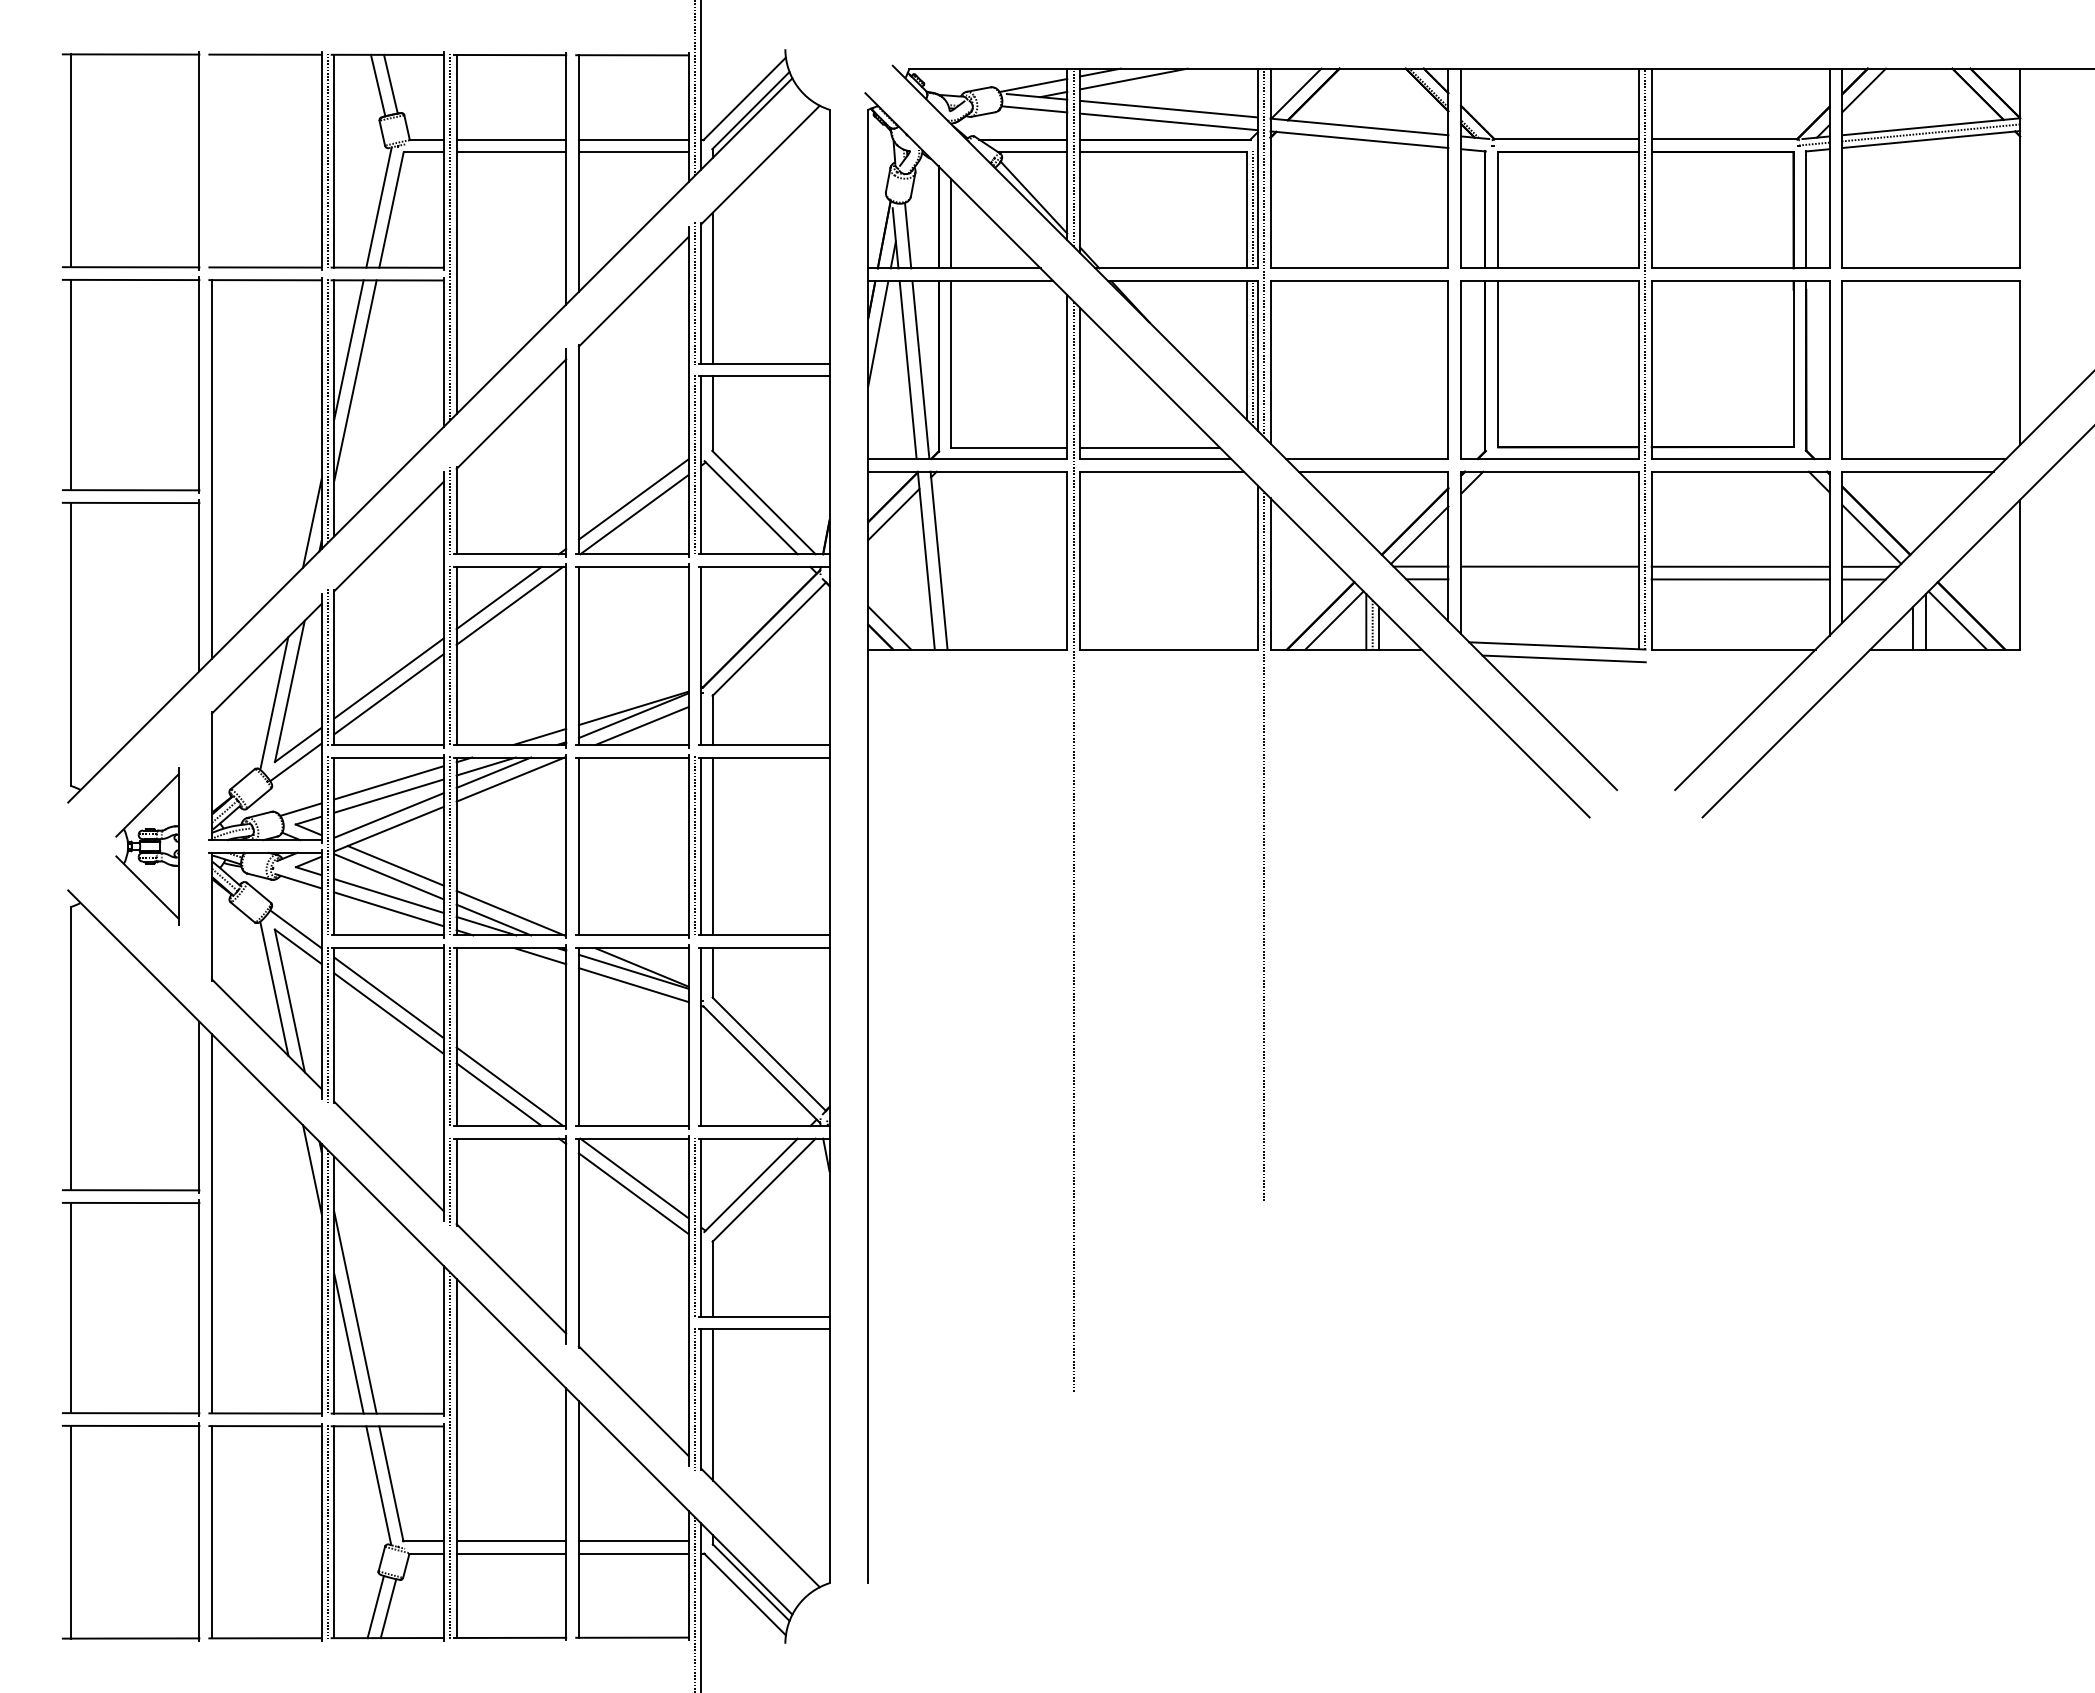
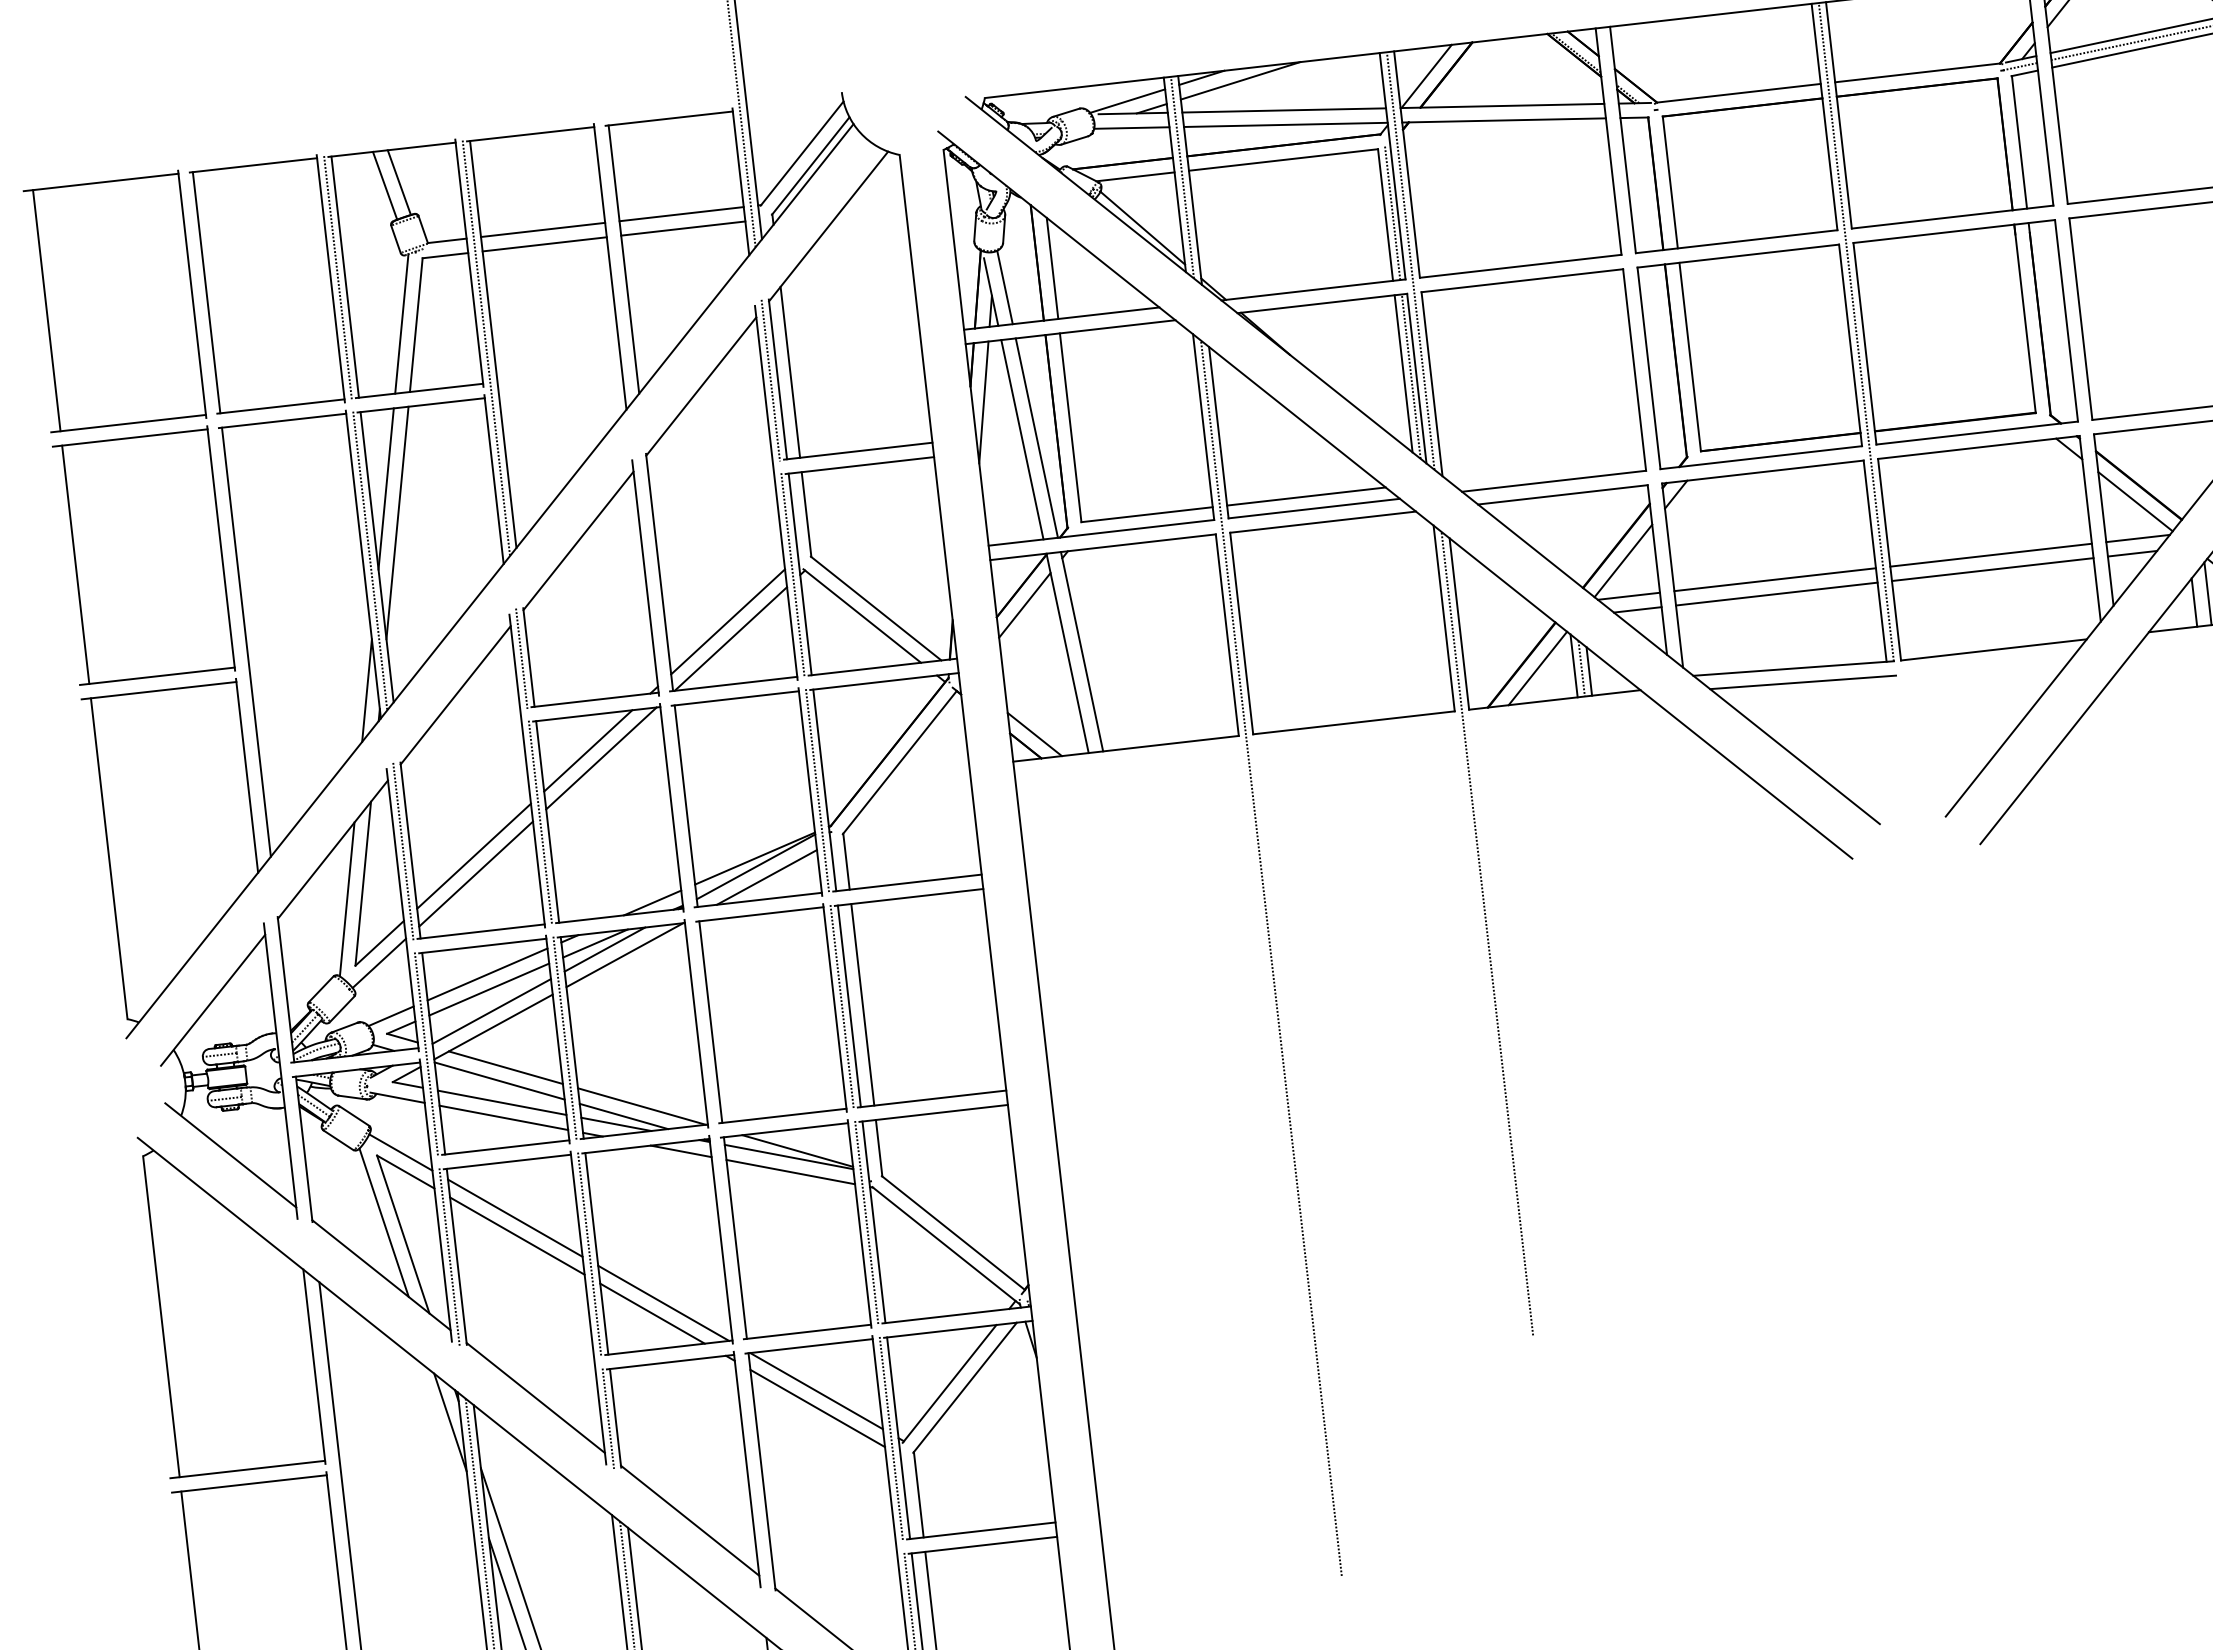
line: (212, 160) -> (207, 292), added
line: (1549, 579) -> (1776, 594), added
line: (694, 655) -> (817, 790), added
part: (147, 846) -> (221, 1077), size x1.67
line: (694, 1036) -> (866, 1222), added

